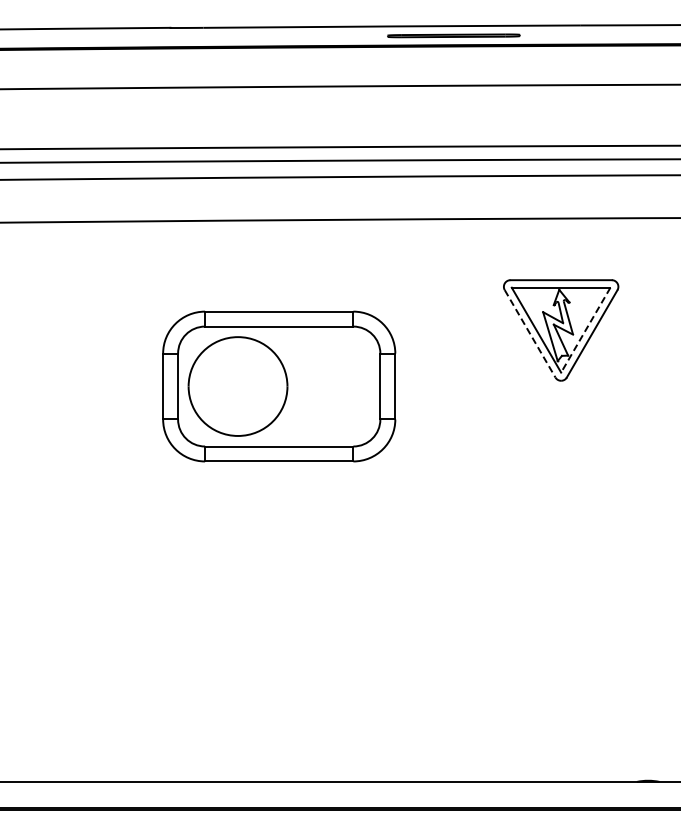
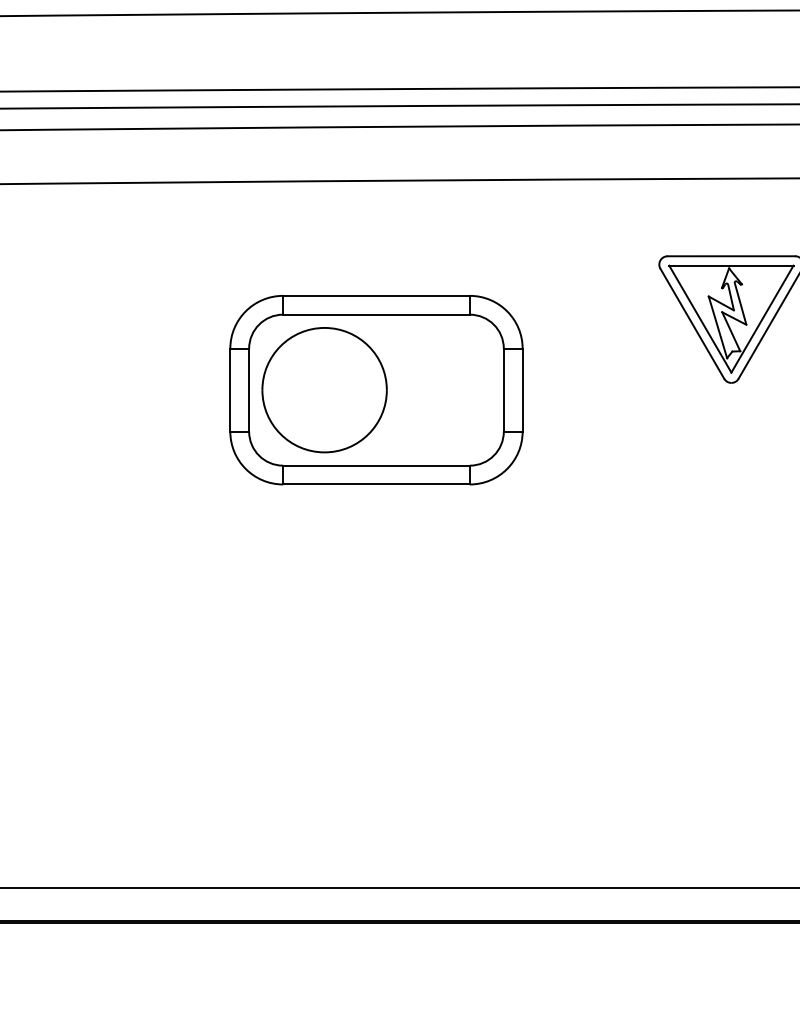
line: (585, 330) -> (762, 319), dashed -> solid
line: (530, 334) -> (692, 324), dashed -> solid

